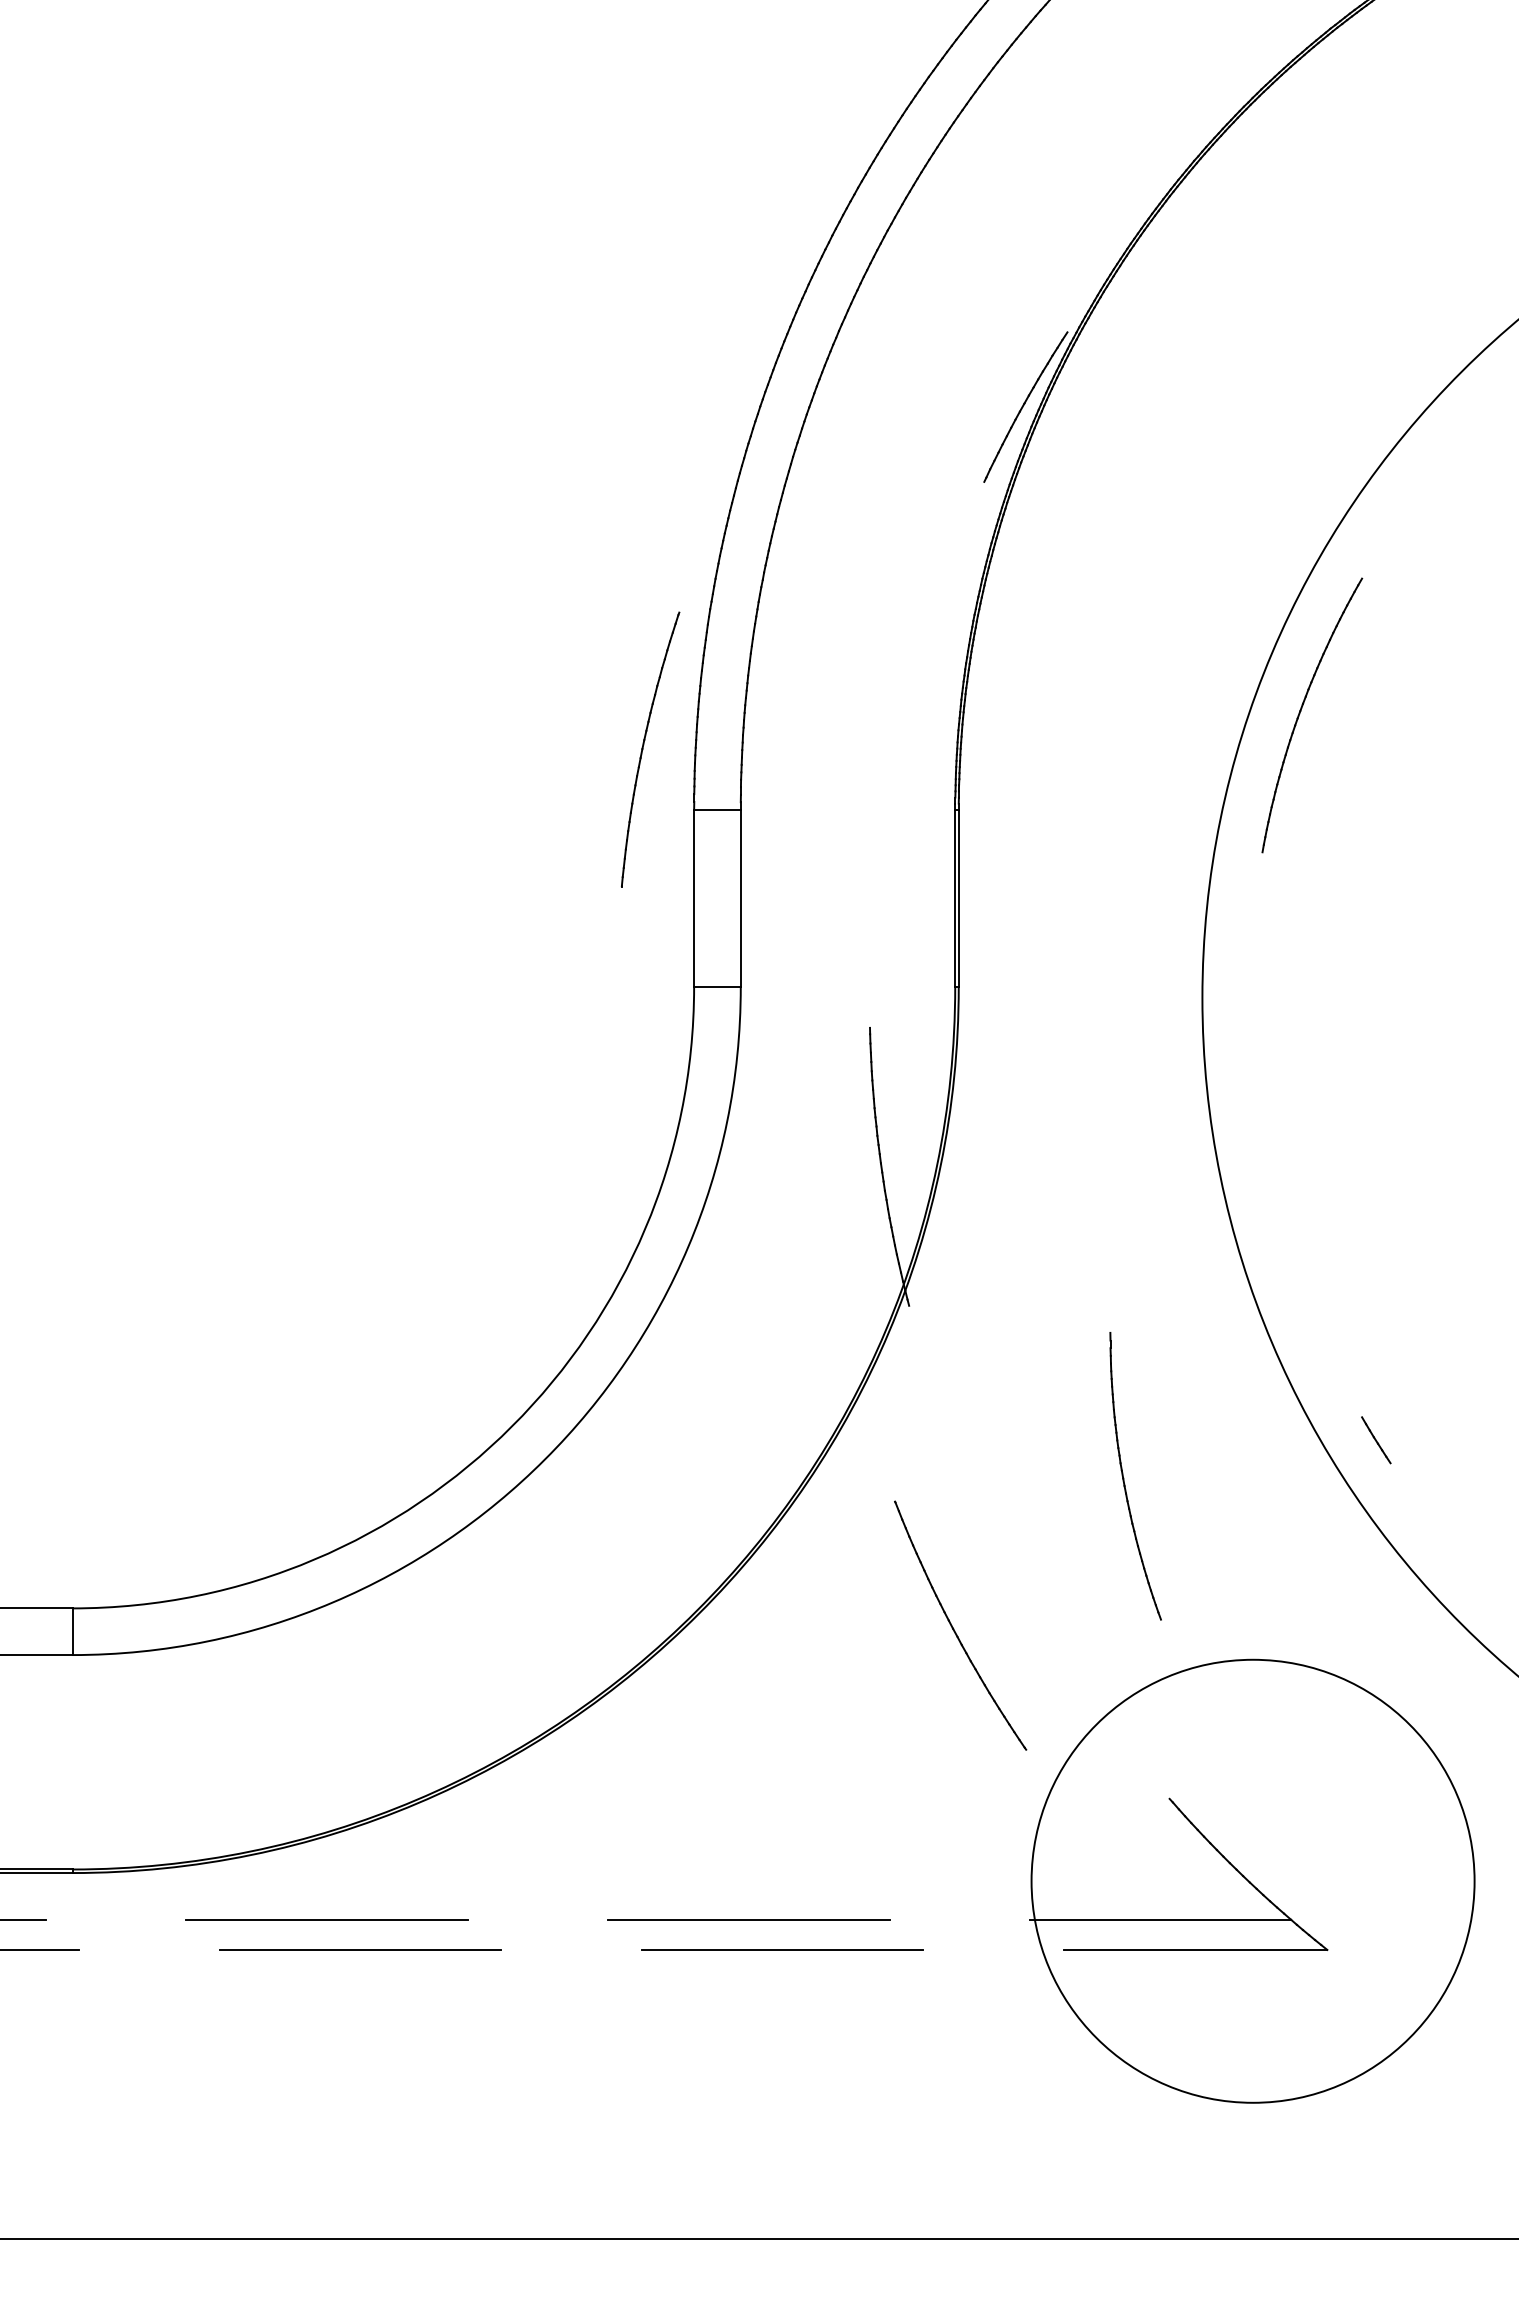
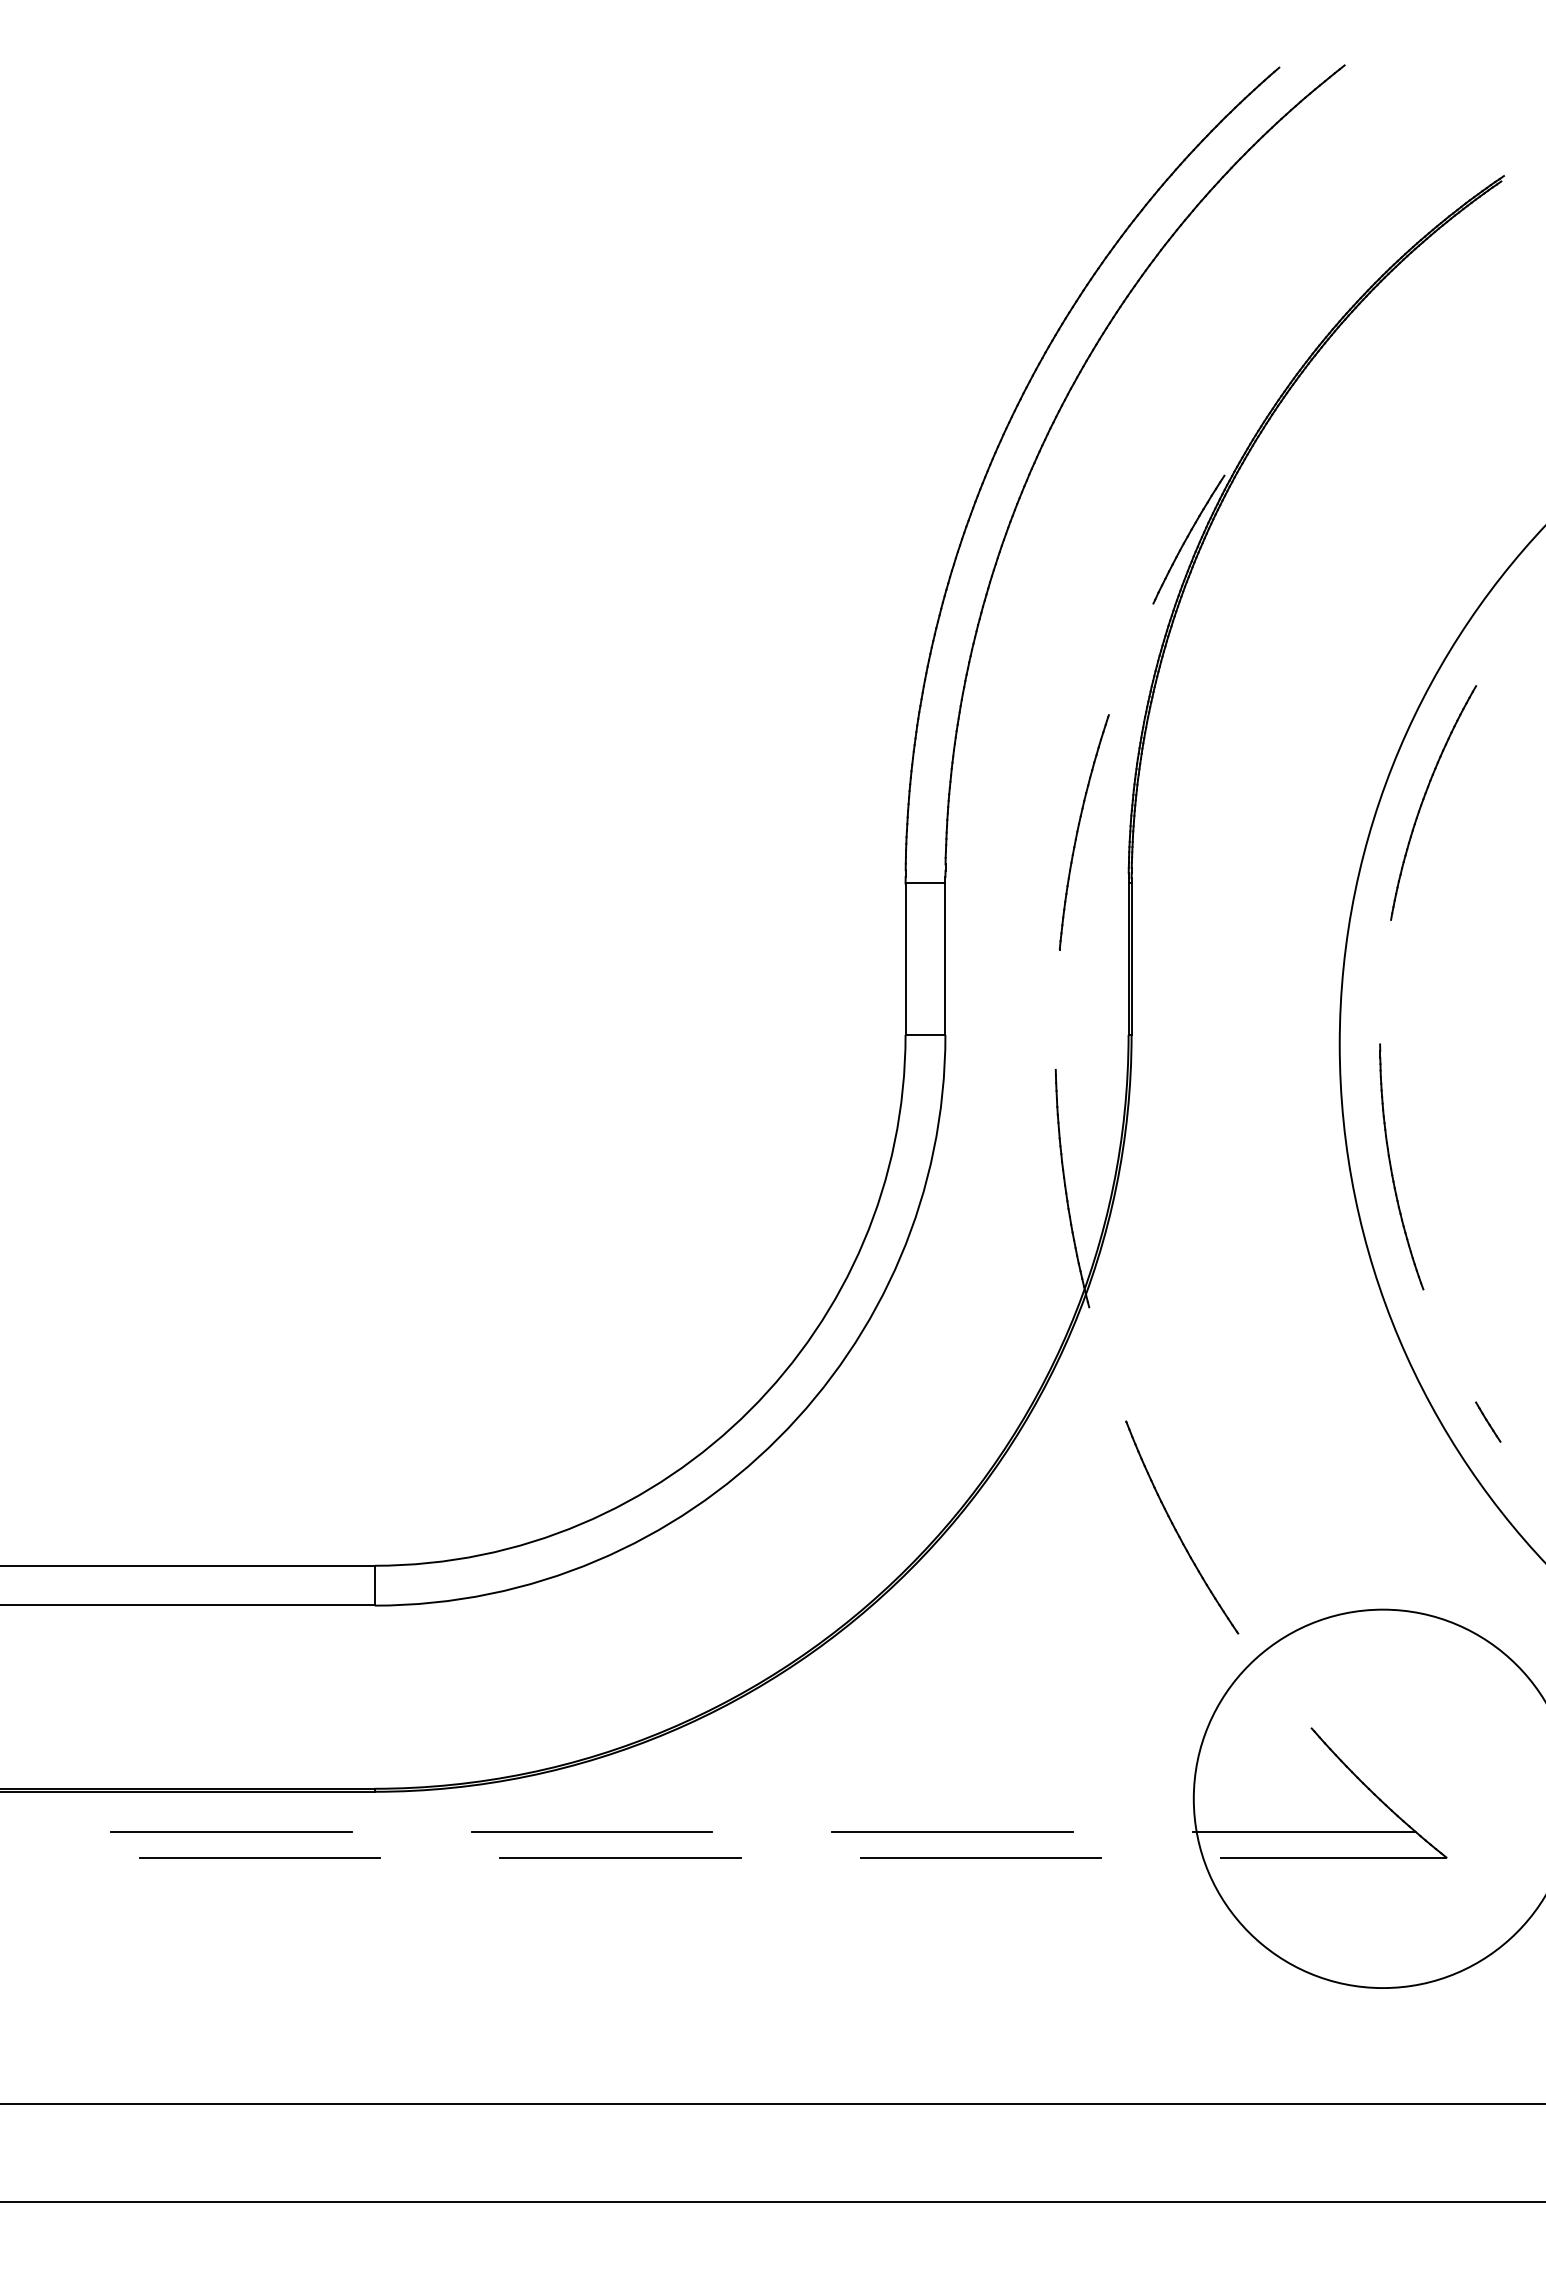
part: (649, 749) -> (1083, 832), moved
part: (1124, 1479) -> (1392, 1169), moved
part: (953, 1627) -> (1176, 1529), moved

